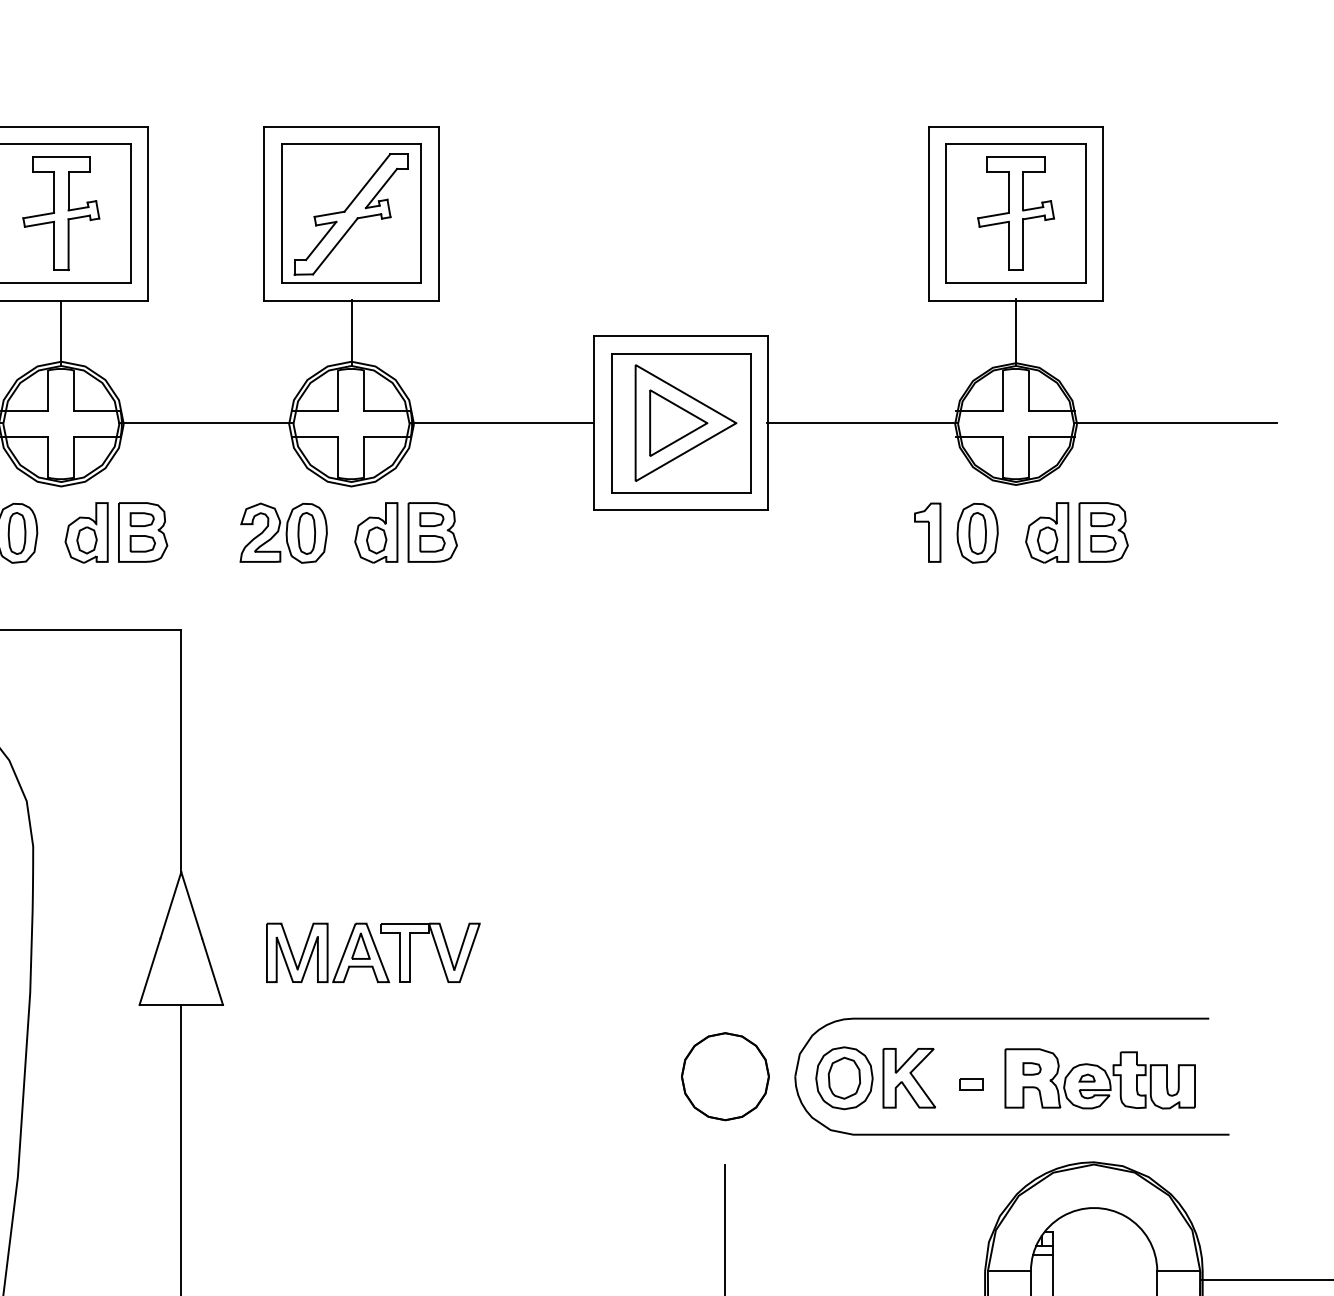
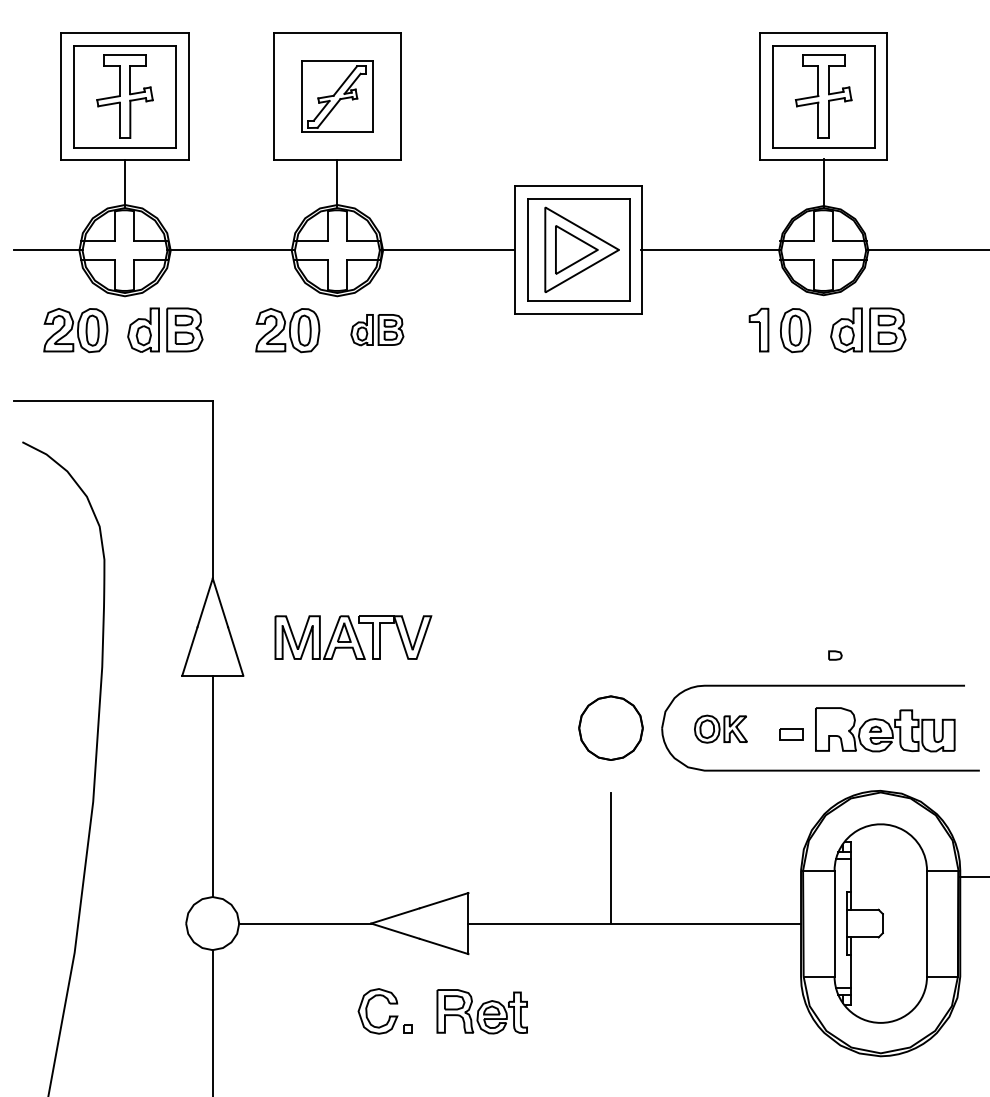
part: (350, 213) -> (336, 96), size x0.7
part: (406, 531) -> (377, 329), size x0.7
part: (1032, 1068) -> (835, 655), moved
part: (875, 1077) -> (720, 728), size x0.6
part: (972, 1083) -> (791, 733), size x1.4

